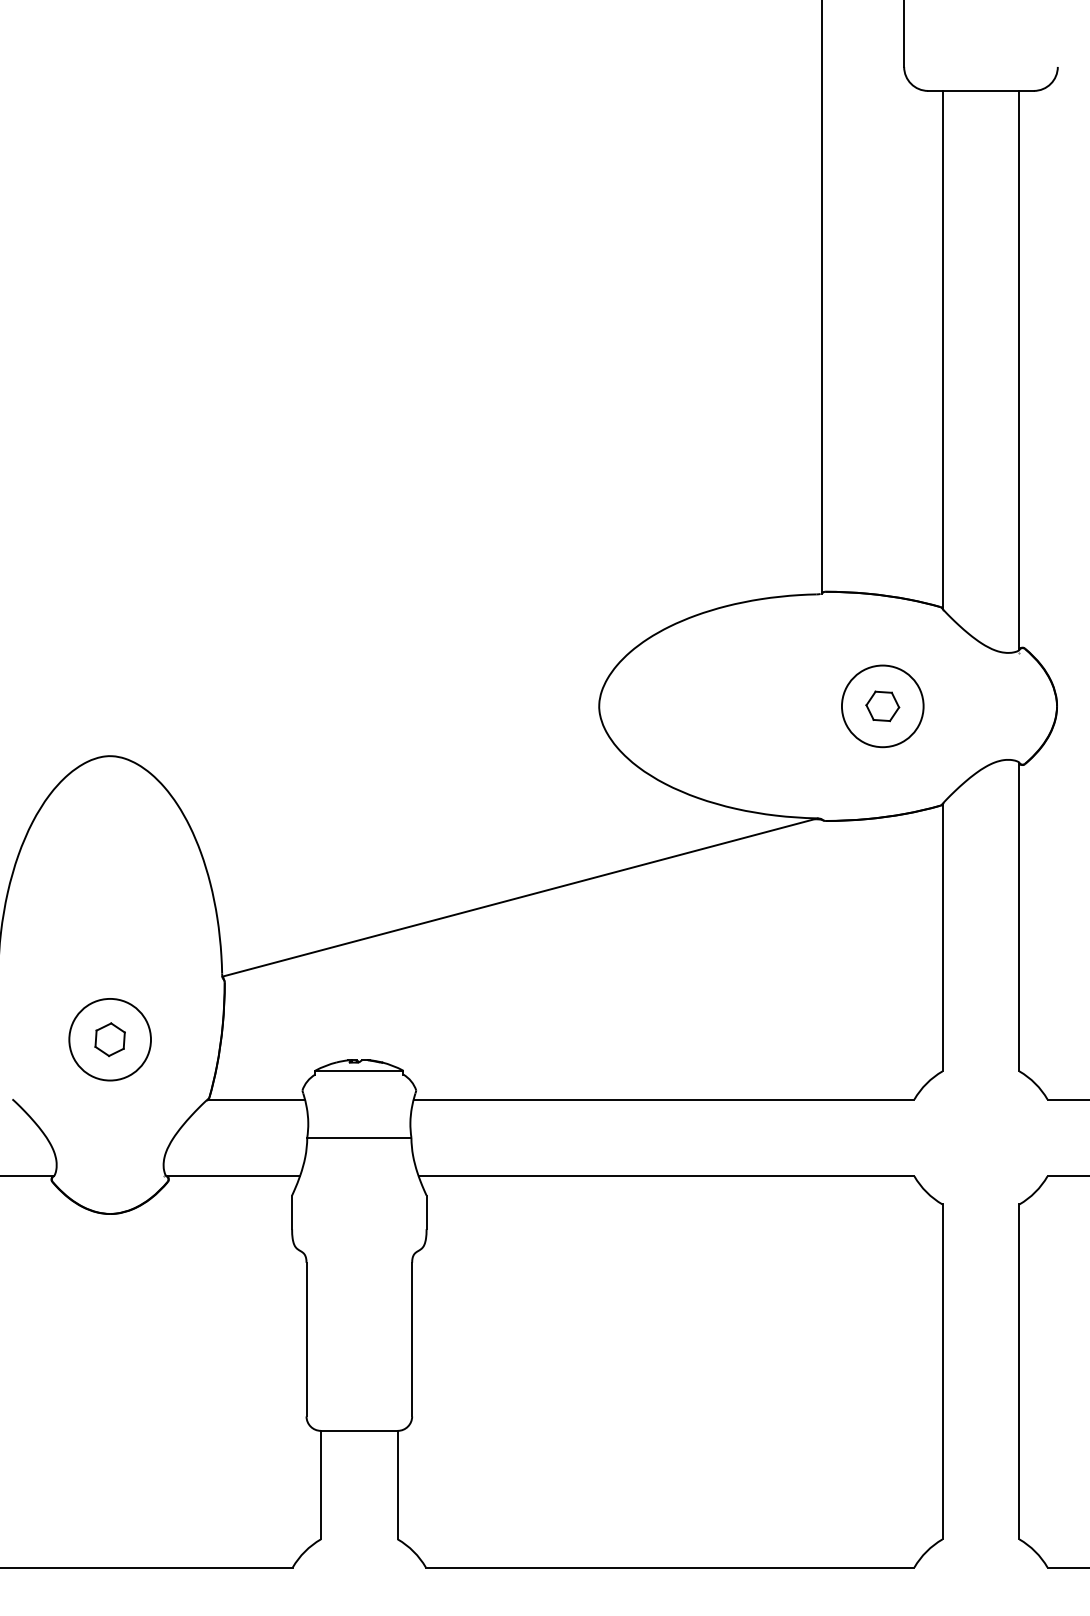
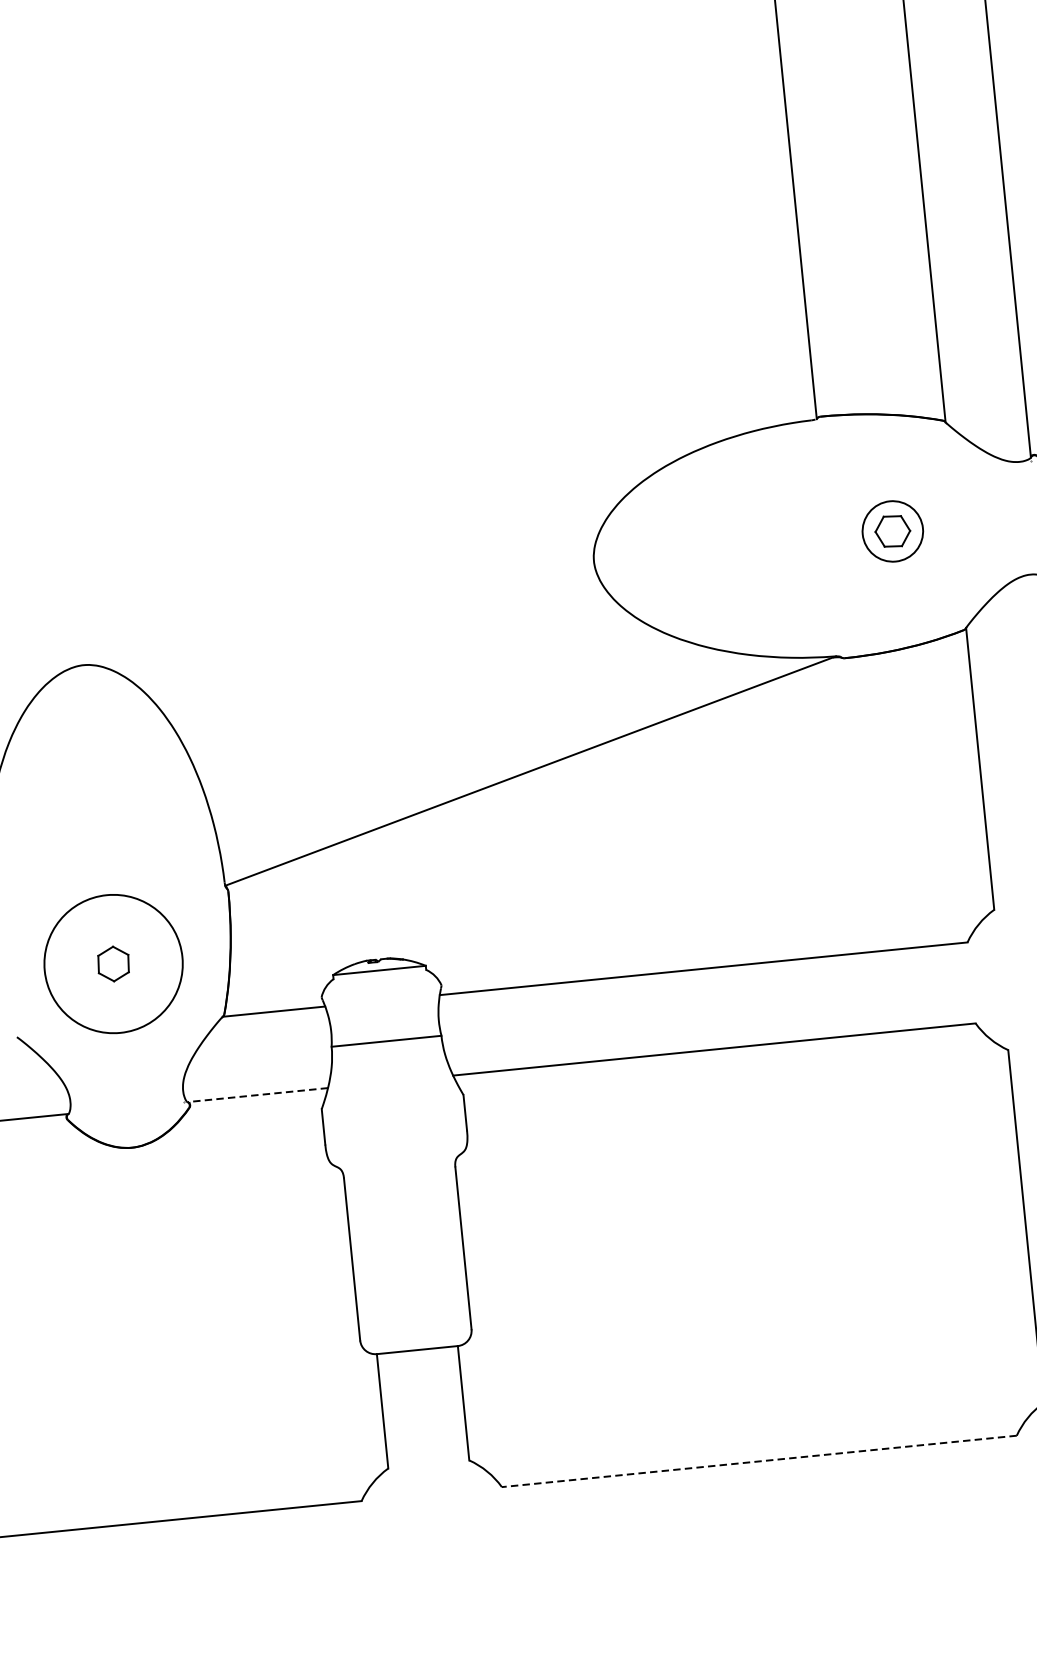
circle: (882, 706) -> (892, 531), size x0.7
circle: (110, 1039) -> (113, 963), size x1.6
line: (233, 1176) -> (257, 1095), solid -> dashed
line: (669, 1567) -> (758, 1461), solid -> dashed

